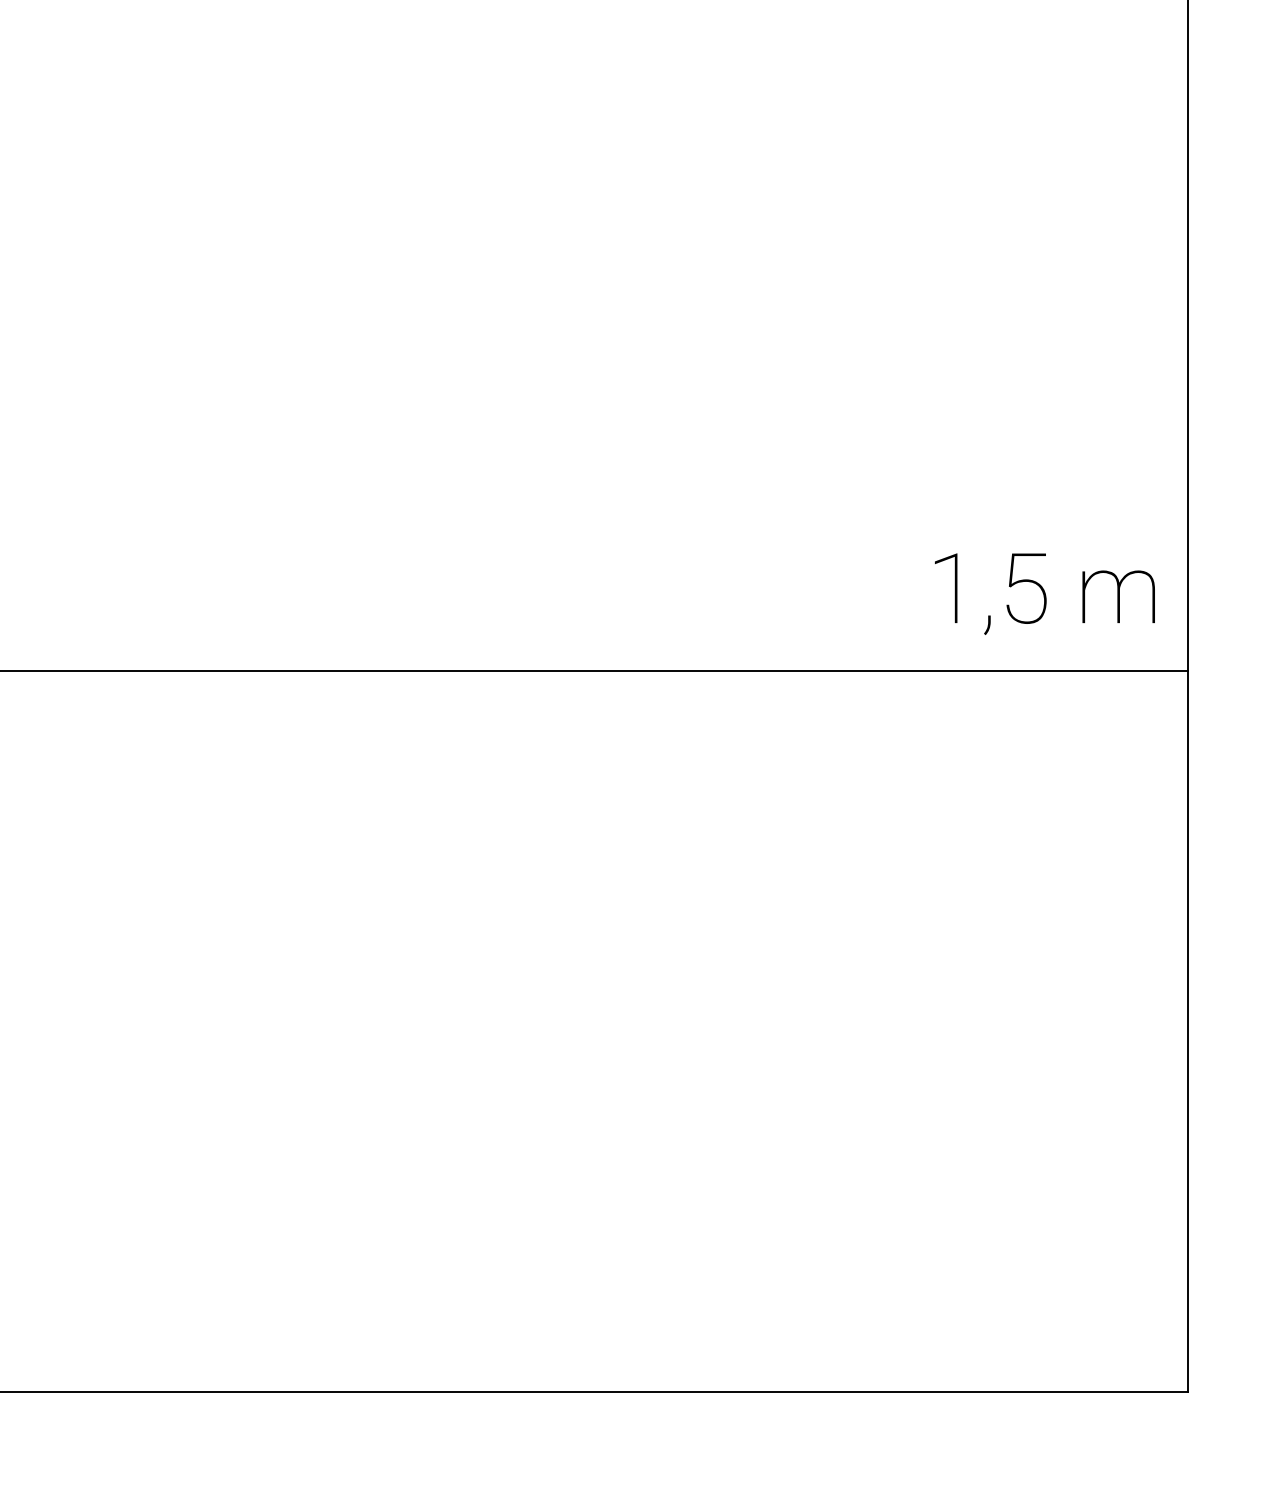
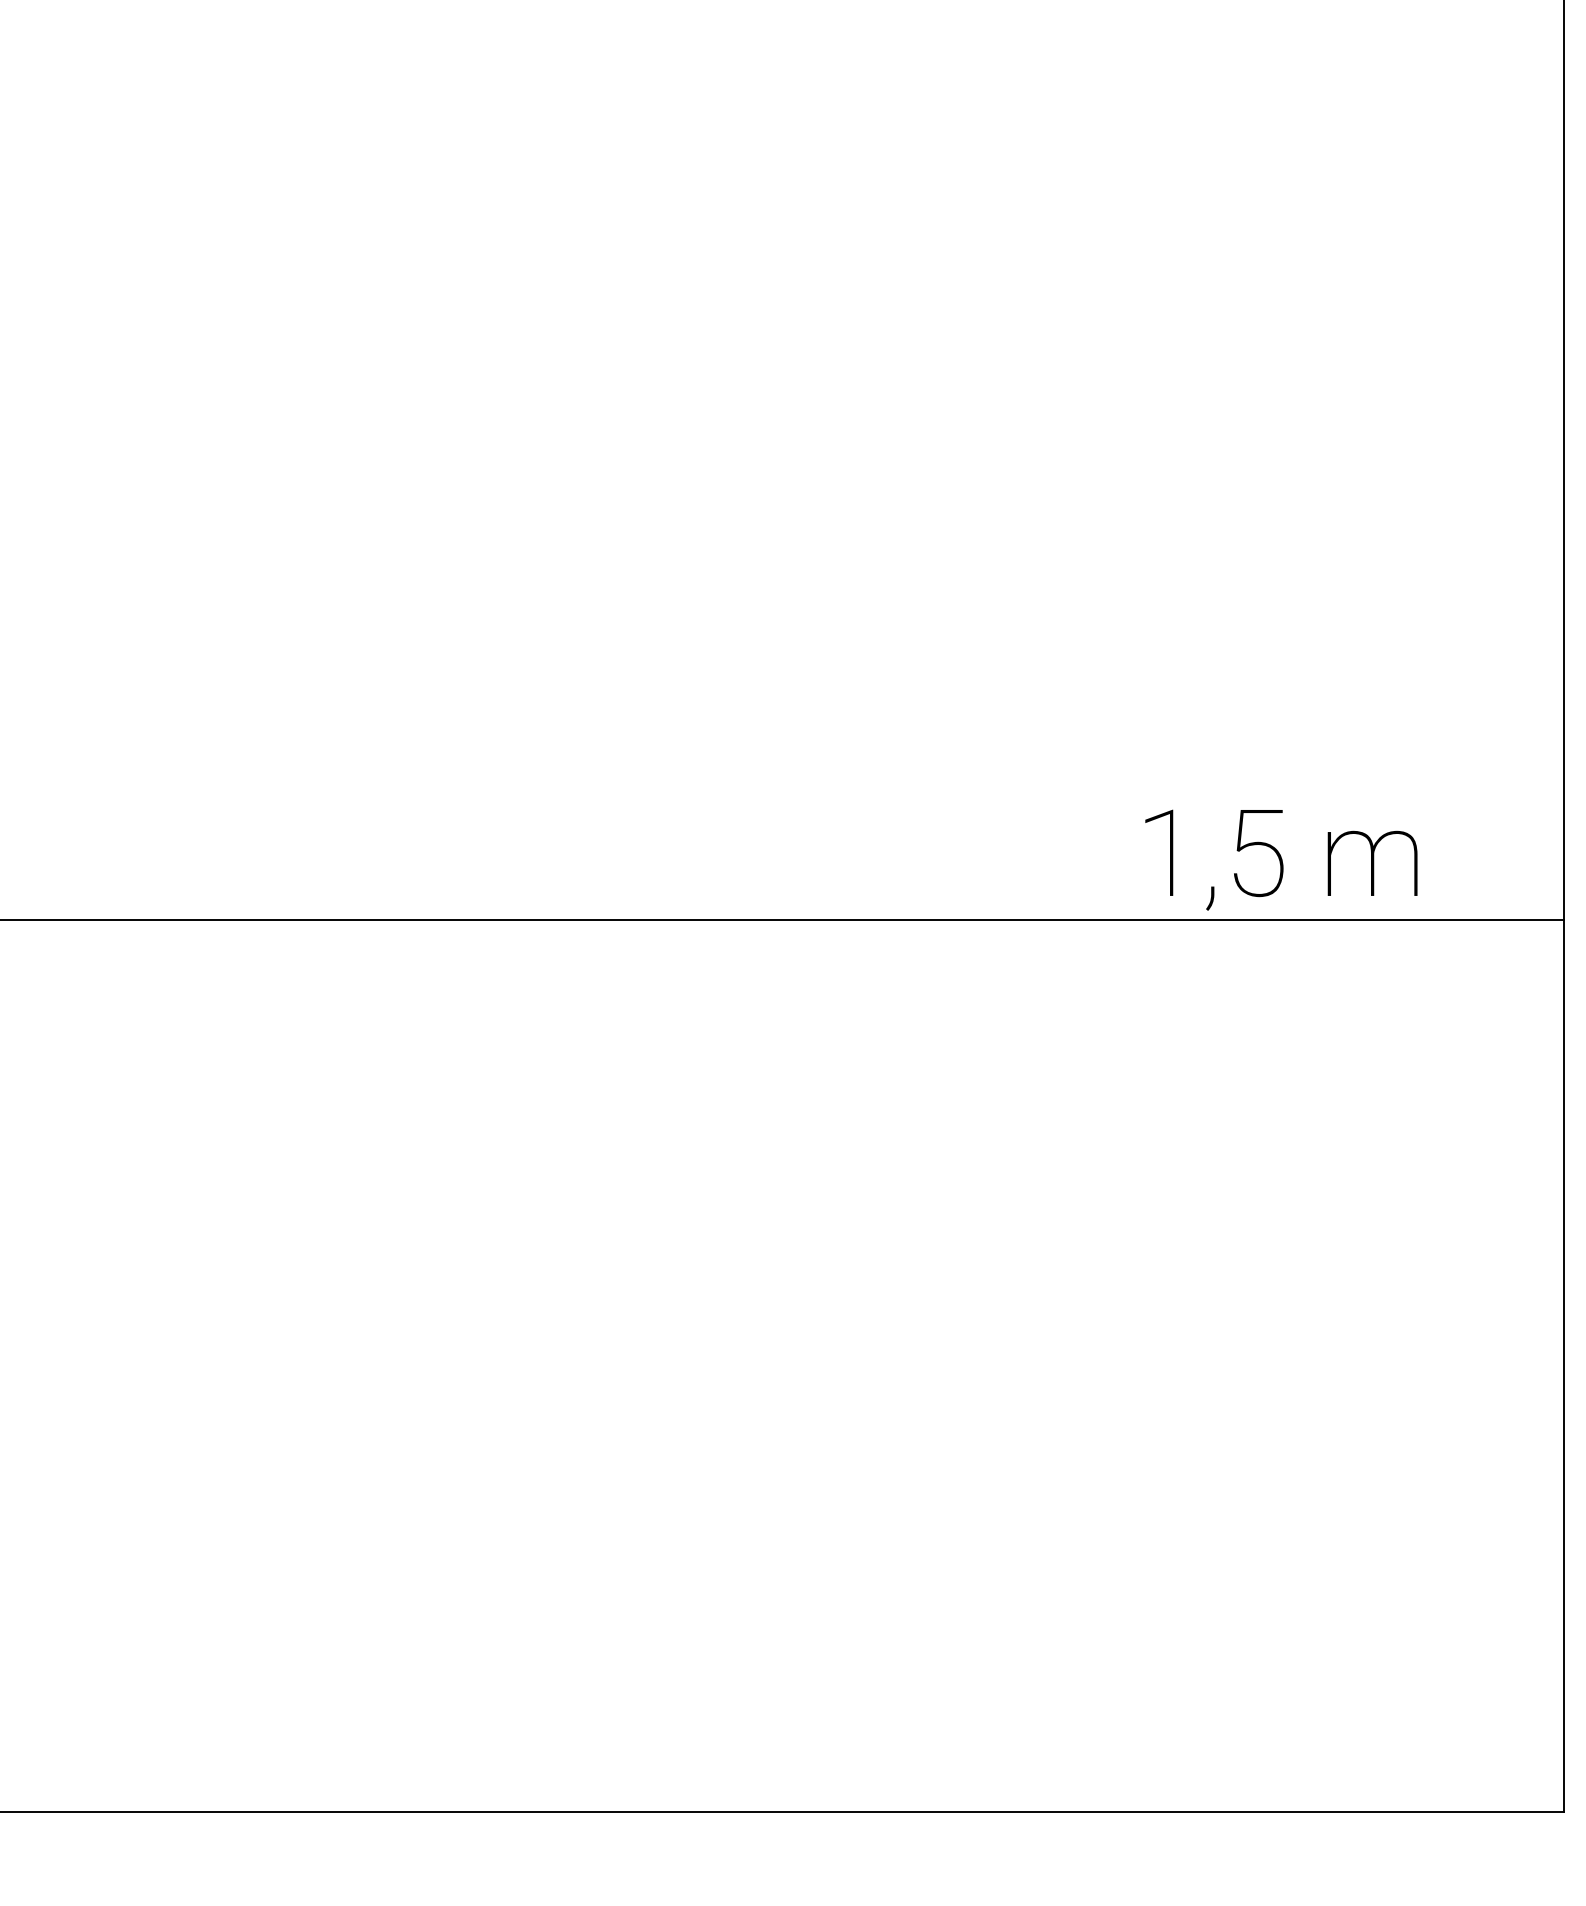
text: (1045, 593) -> (1281, 859), moved

